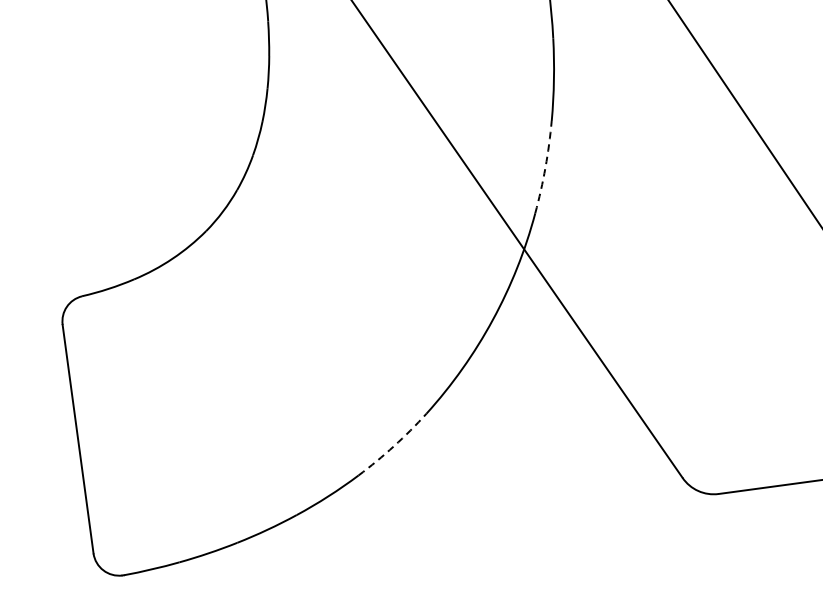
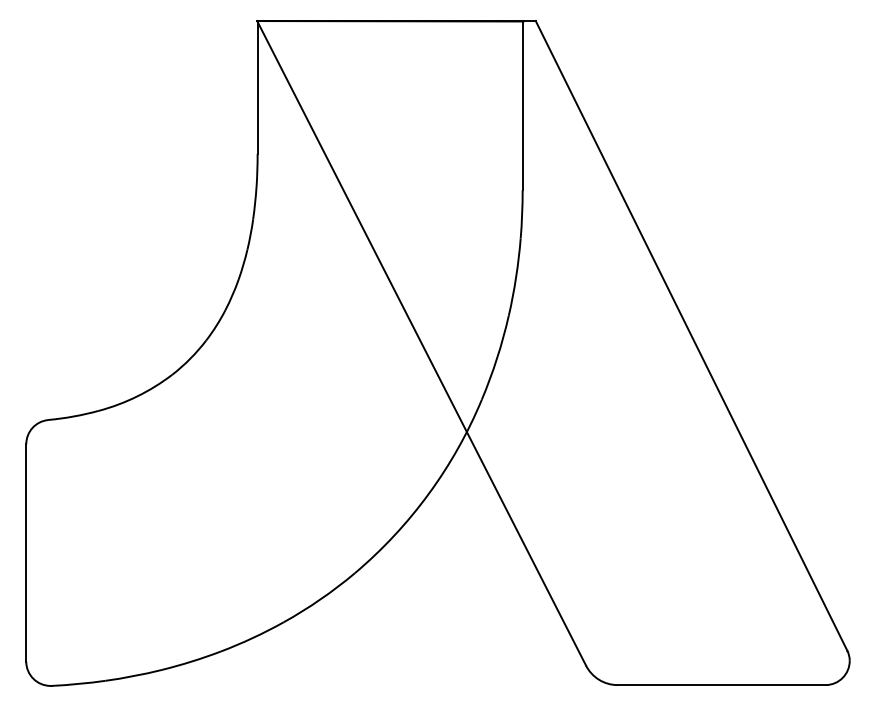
arc: (545, 167) -> (497, 358), dashed -> solid
arc: (394, 446) -> (320, 599), dashed -> solid

